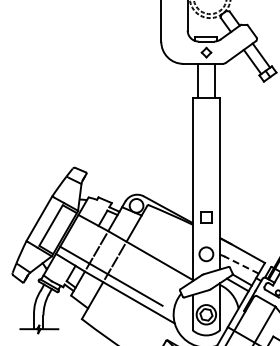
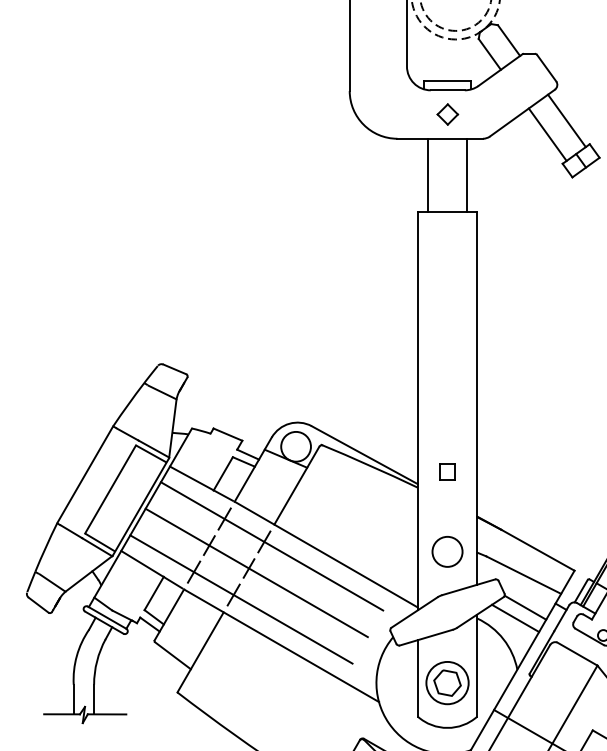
part: (206, 217) -> (447, 472), size x0.62
line: (125, 251) -> (272, 545), added
line: (118, 263) -> (256, 571), added
line: (241, 264) -> (523, 574), dashed -> solid

